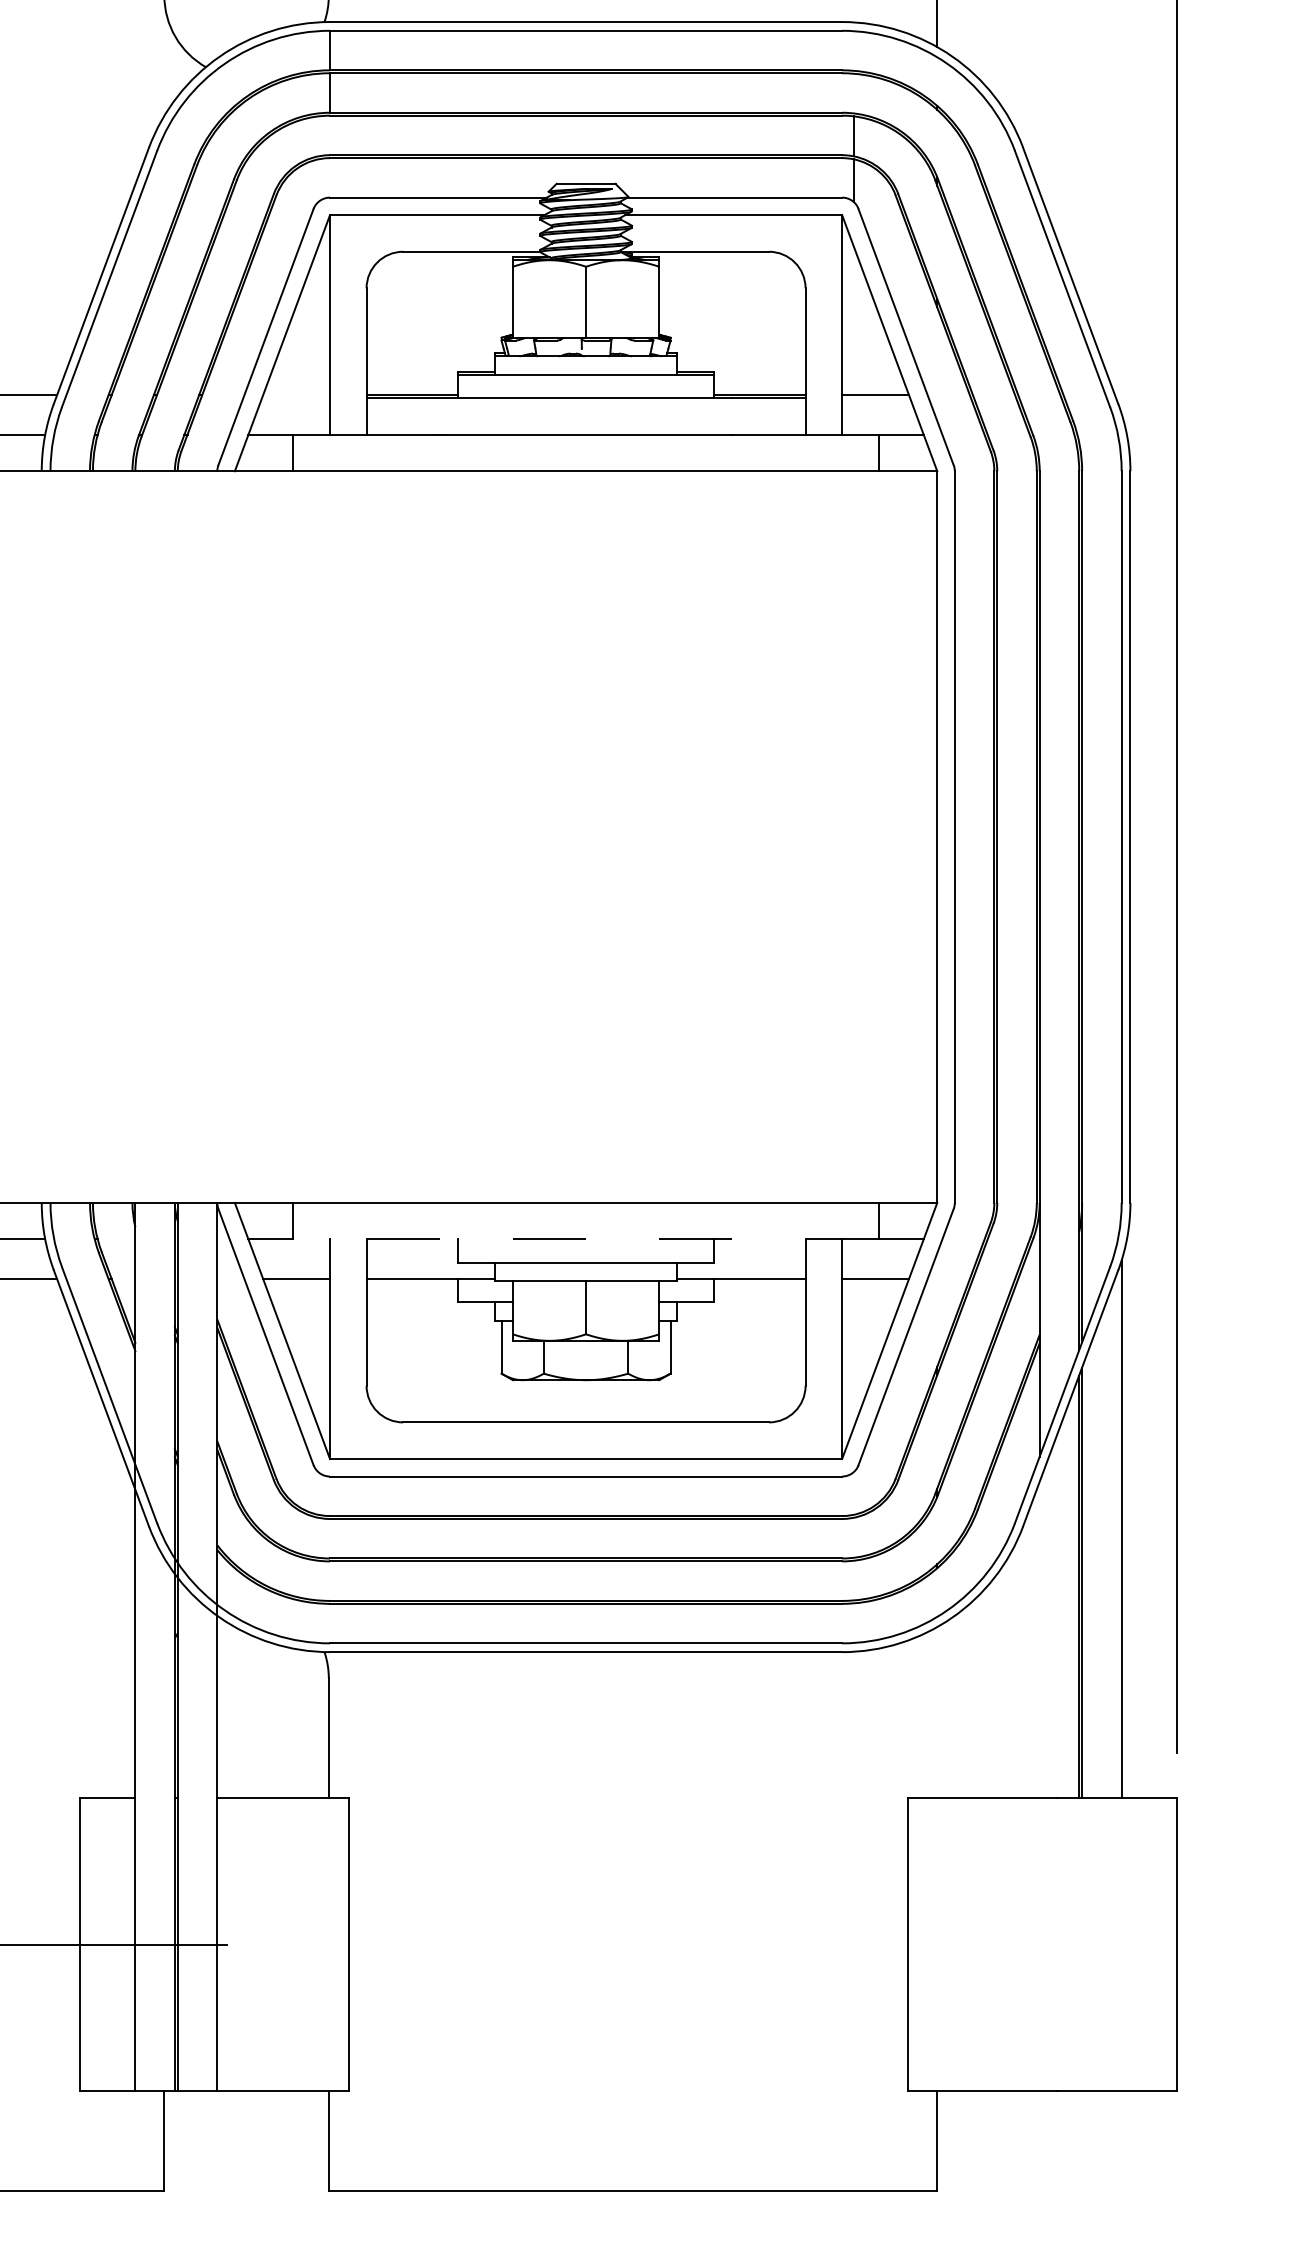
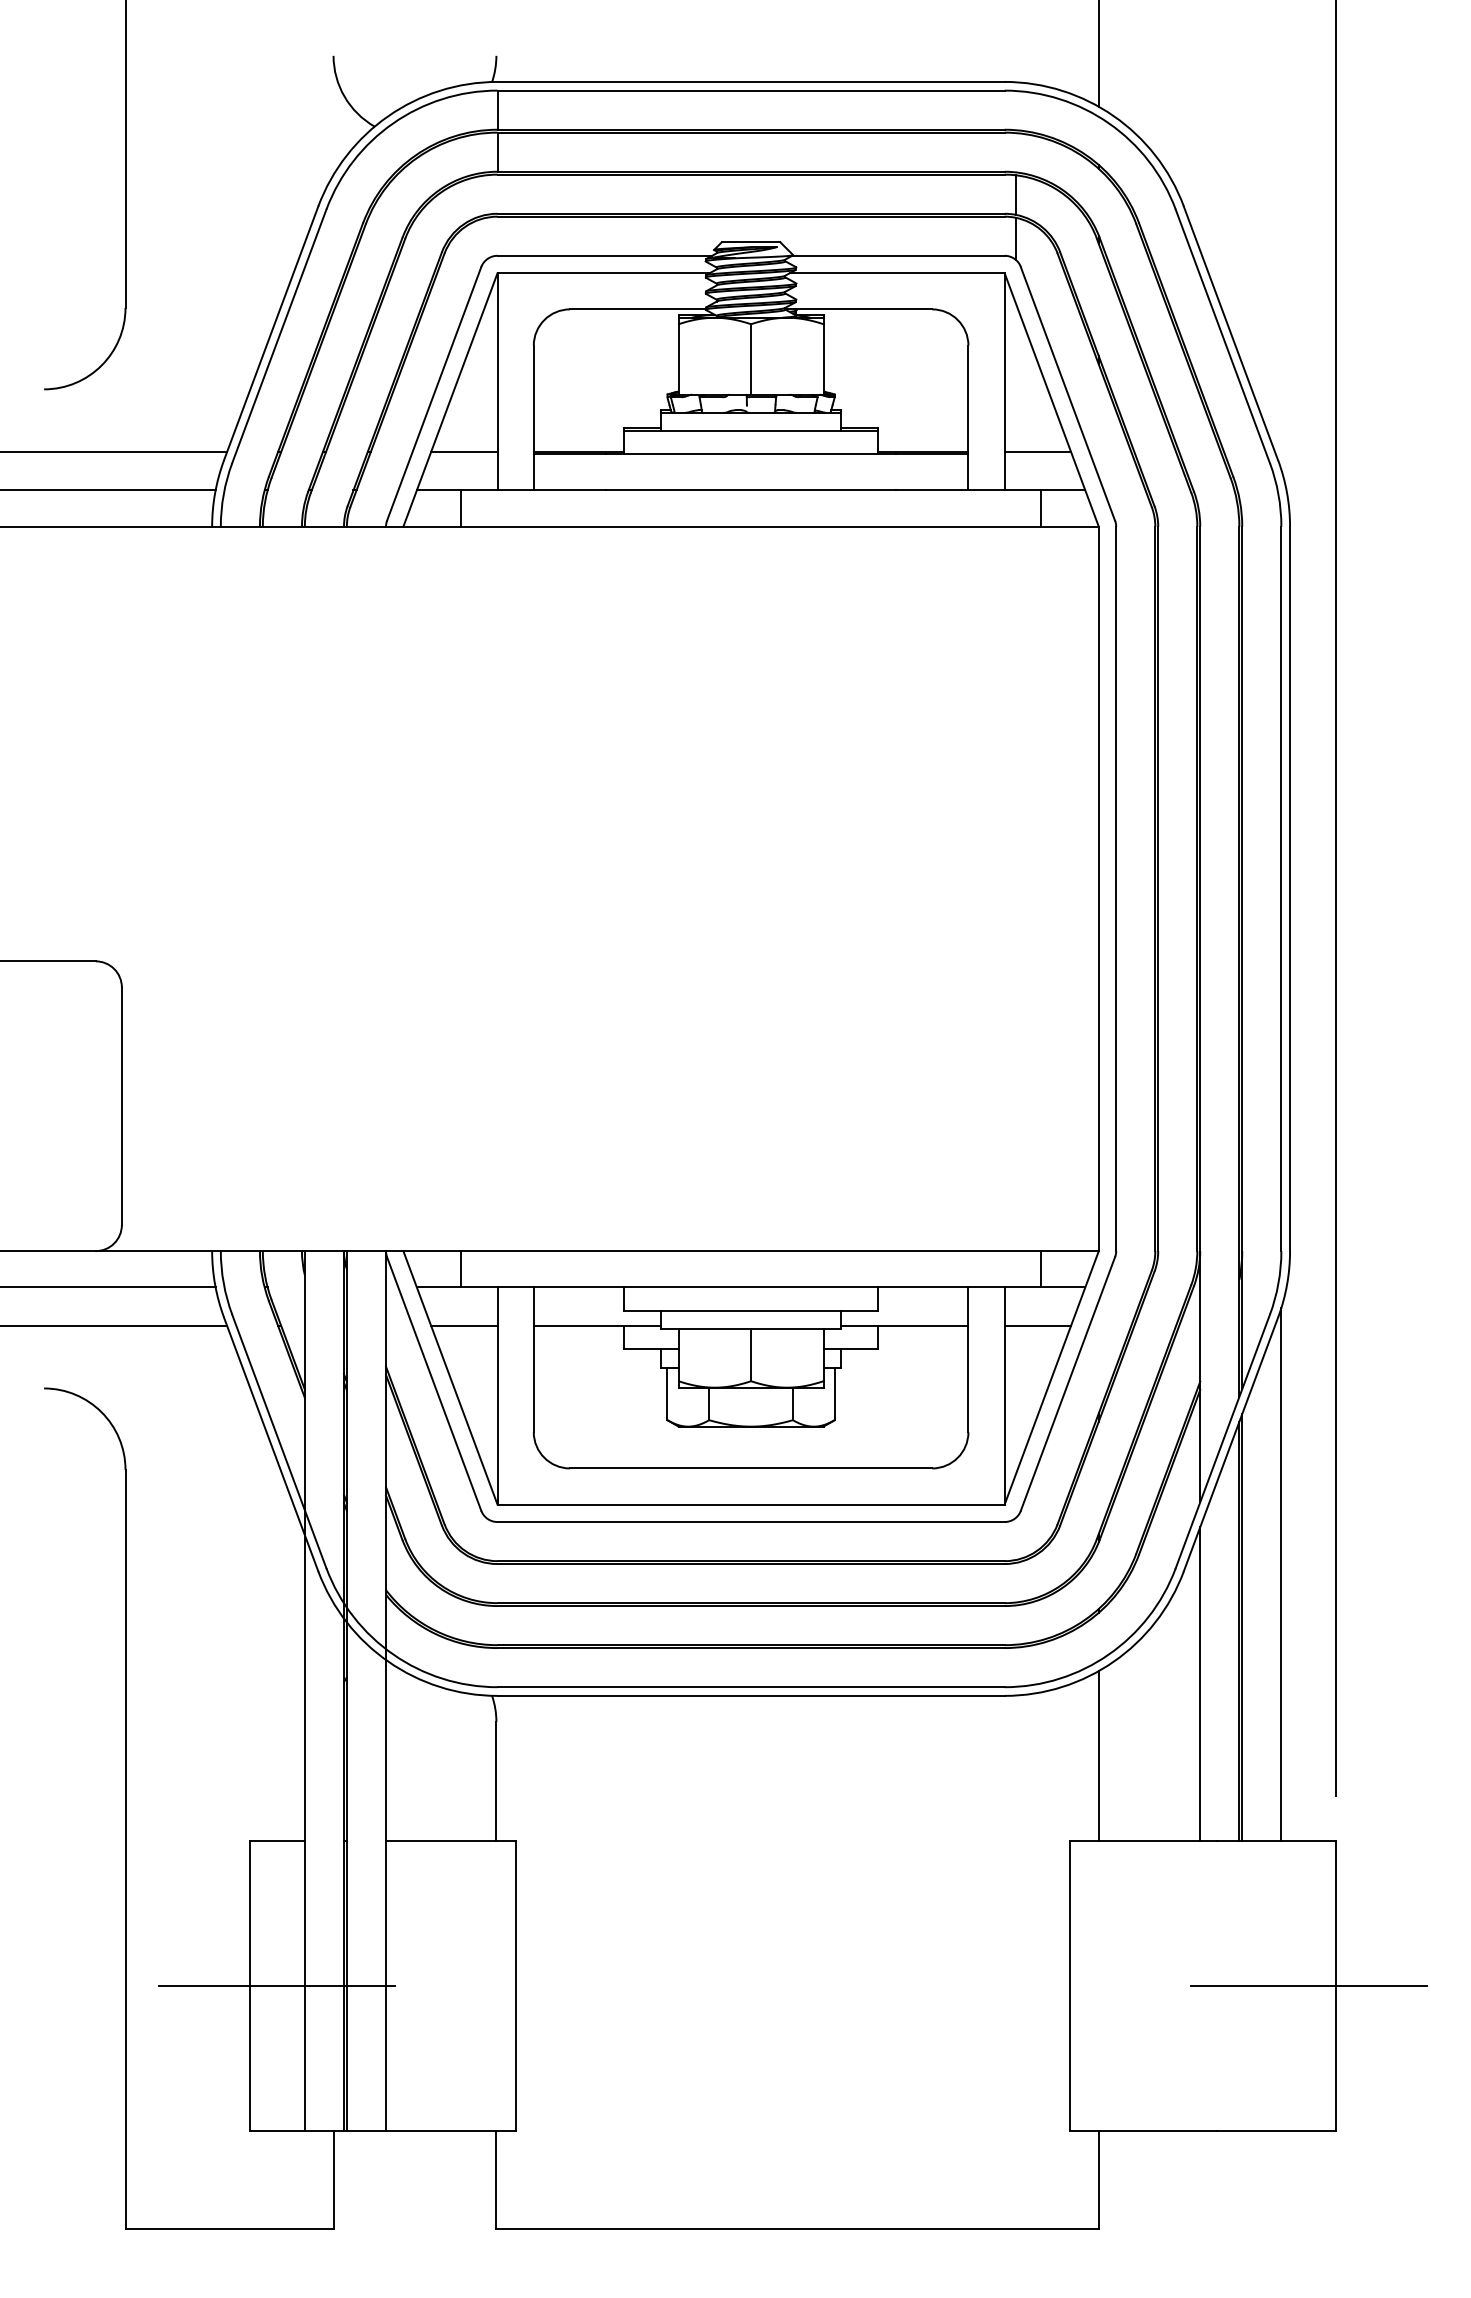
line: (296, 395) -> (464, 451), added
line: (586, 1239) -> (751, 1287), dashed -> solid
line: (1039, 1639) -> (1200, 1683), added
line: (936, 1712) -> (1098, 1755), added
line: (1149, 1944) -> (1308, 1985), added

